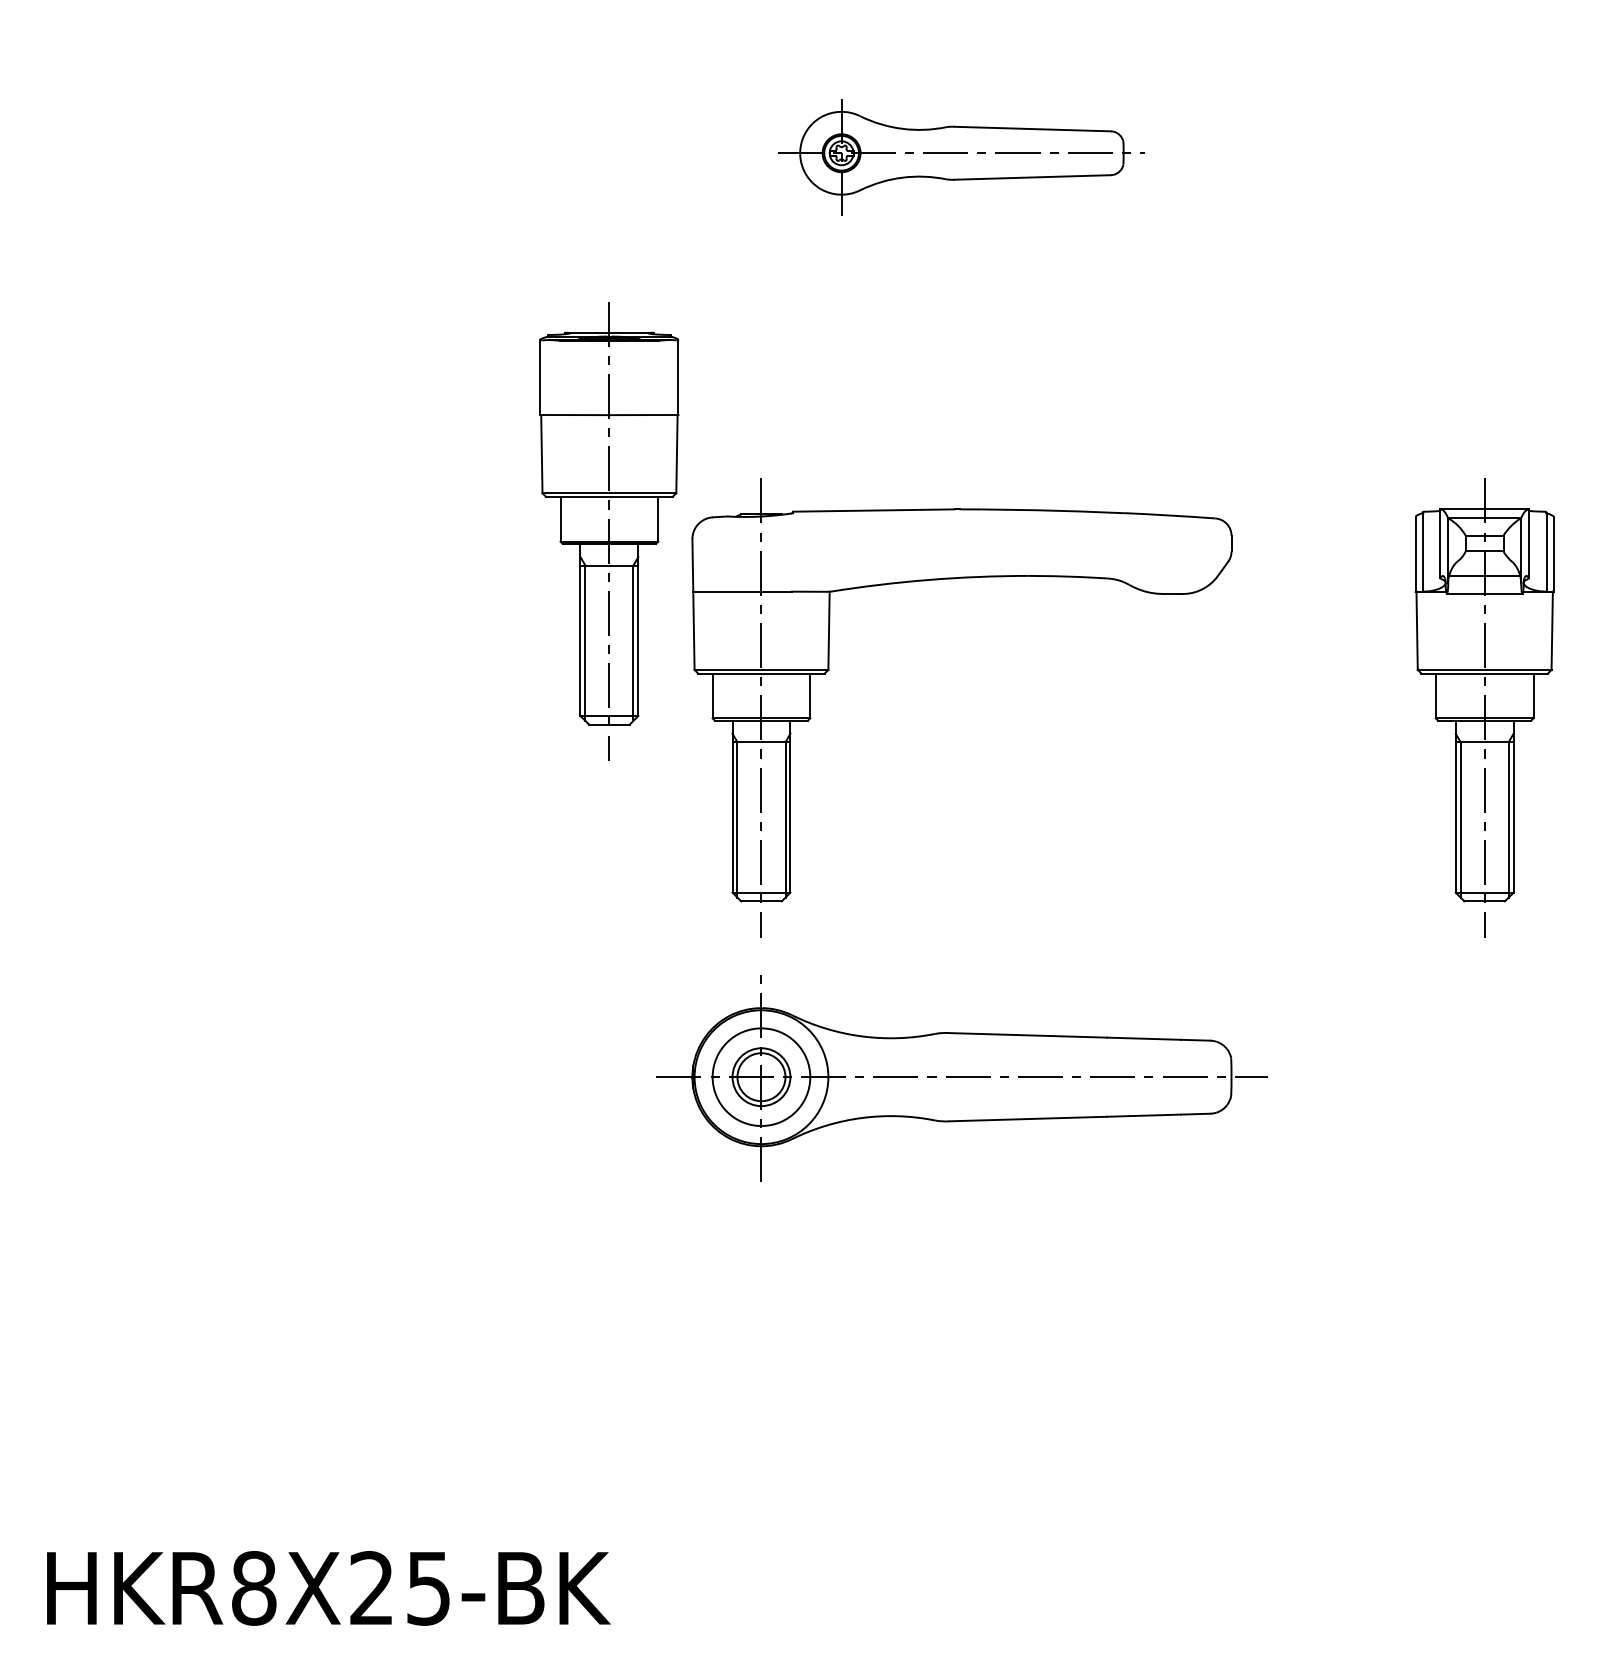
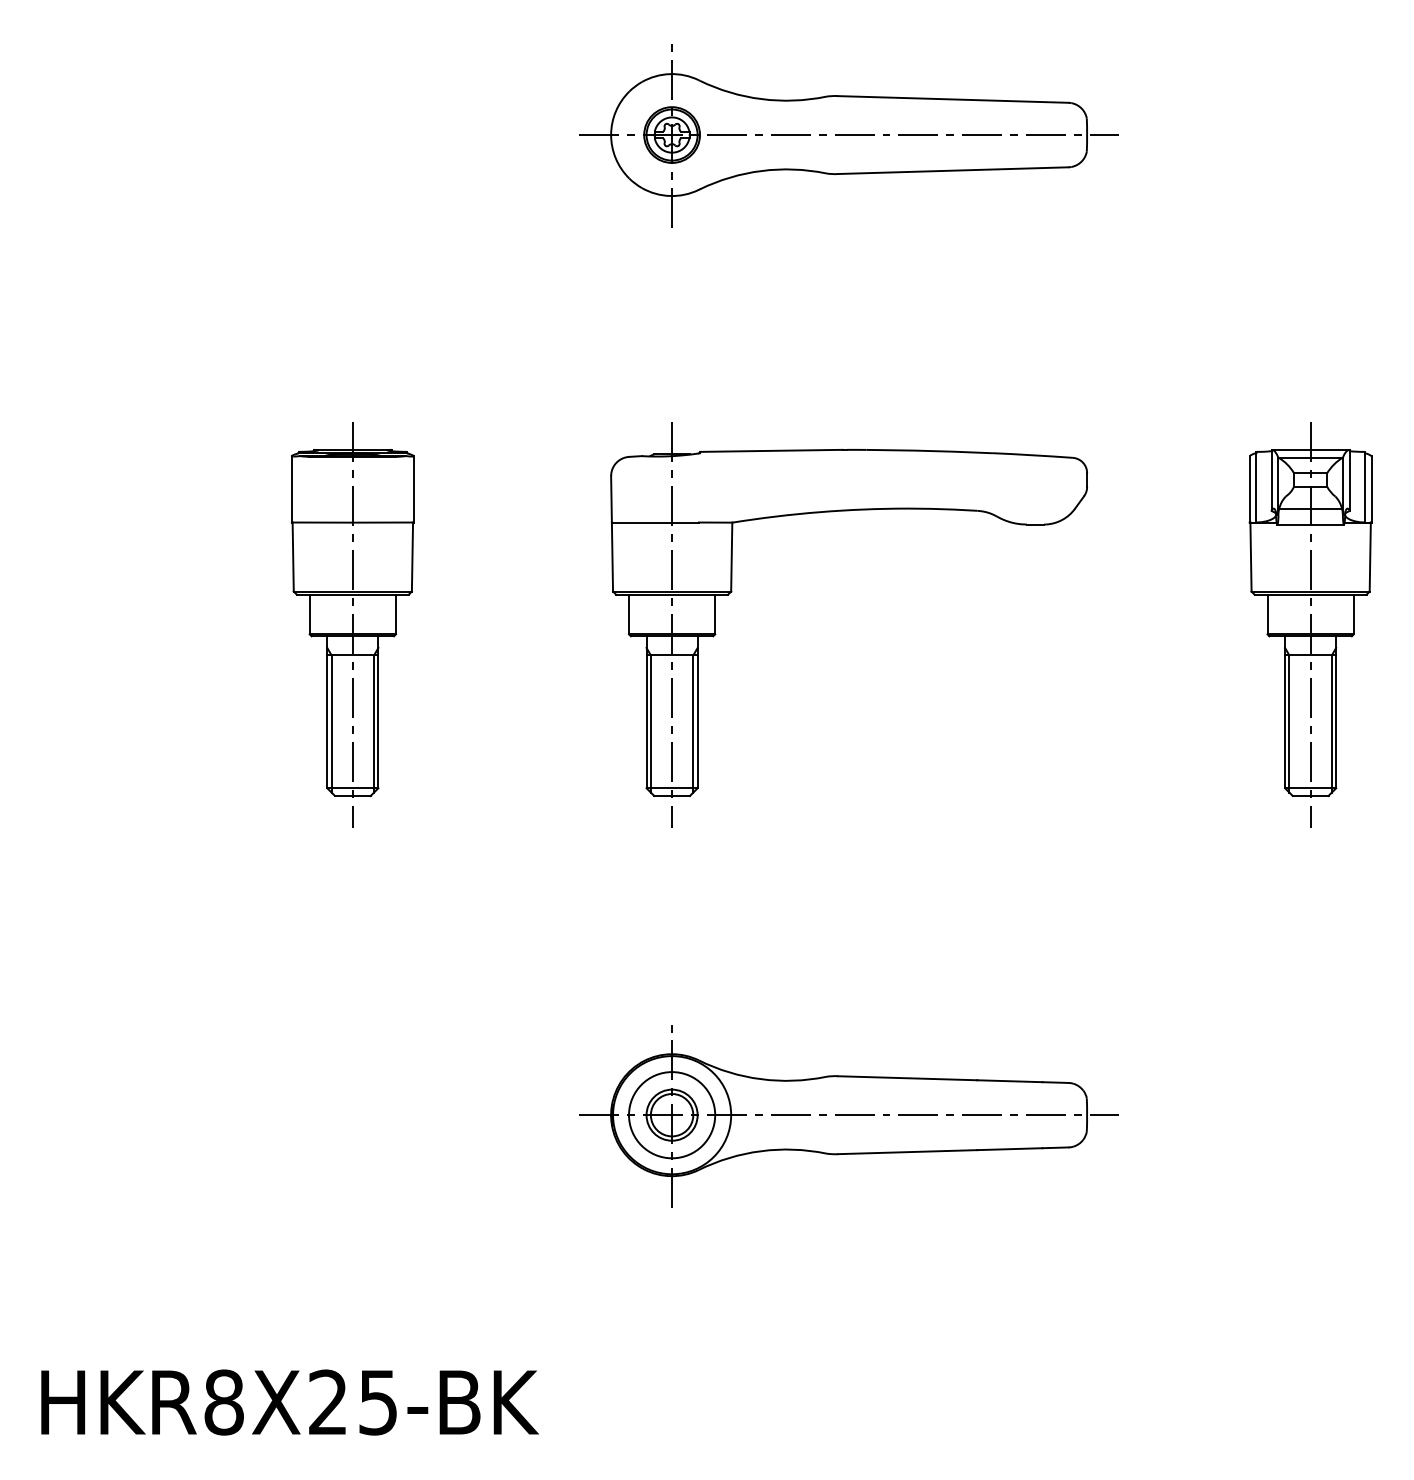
part: (961, 153) -> (848, 135), size x1.67
part: (609, 530) -> (352, 624), moved
part: (961, 1078) -> (848, 1116), moved

